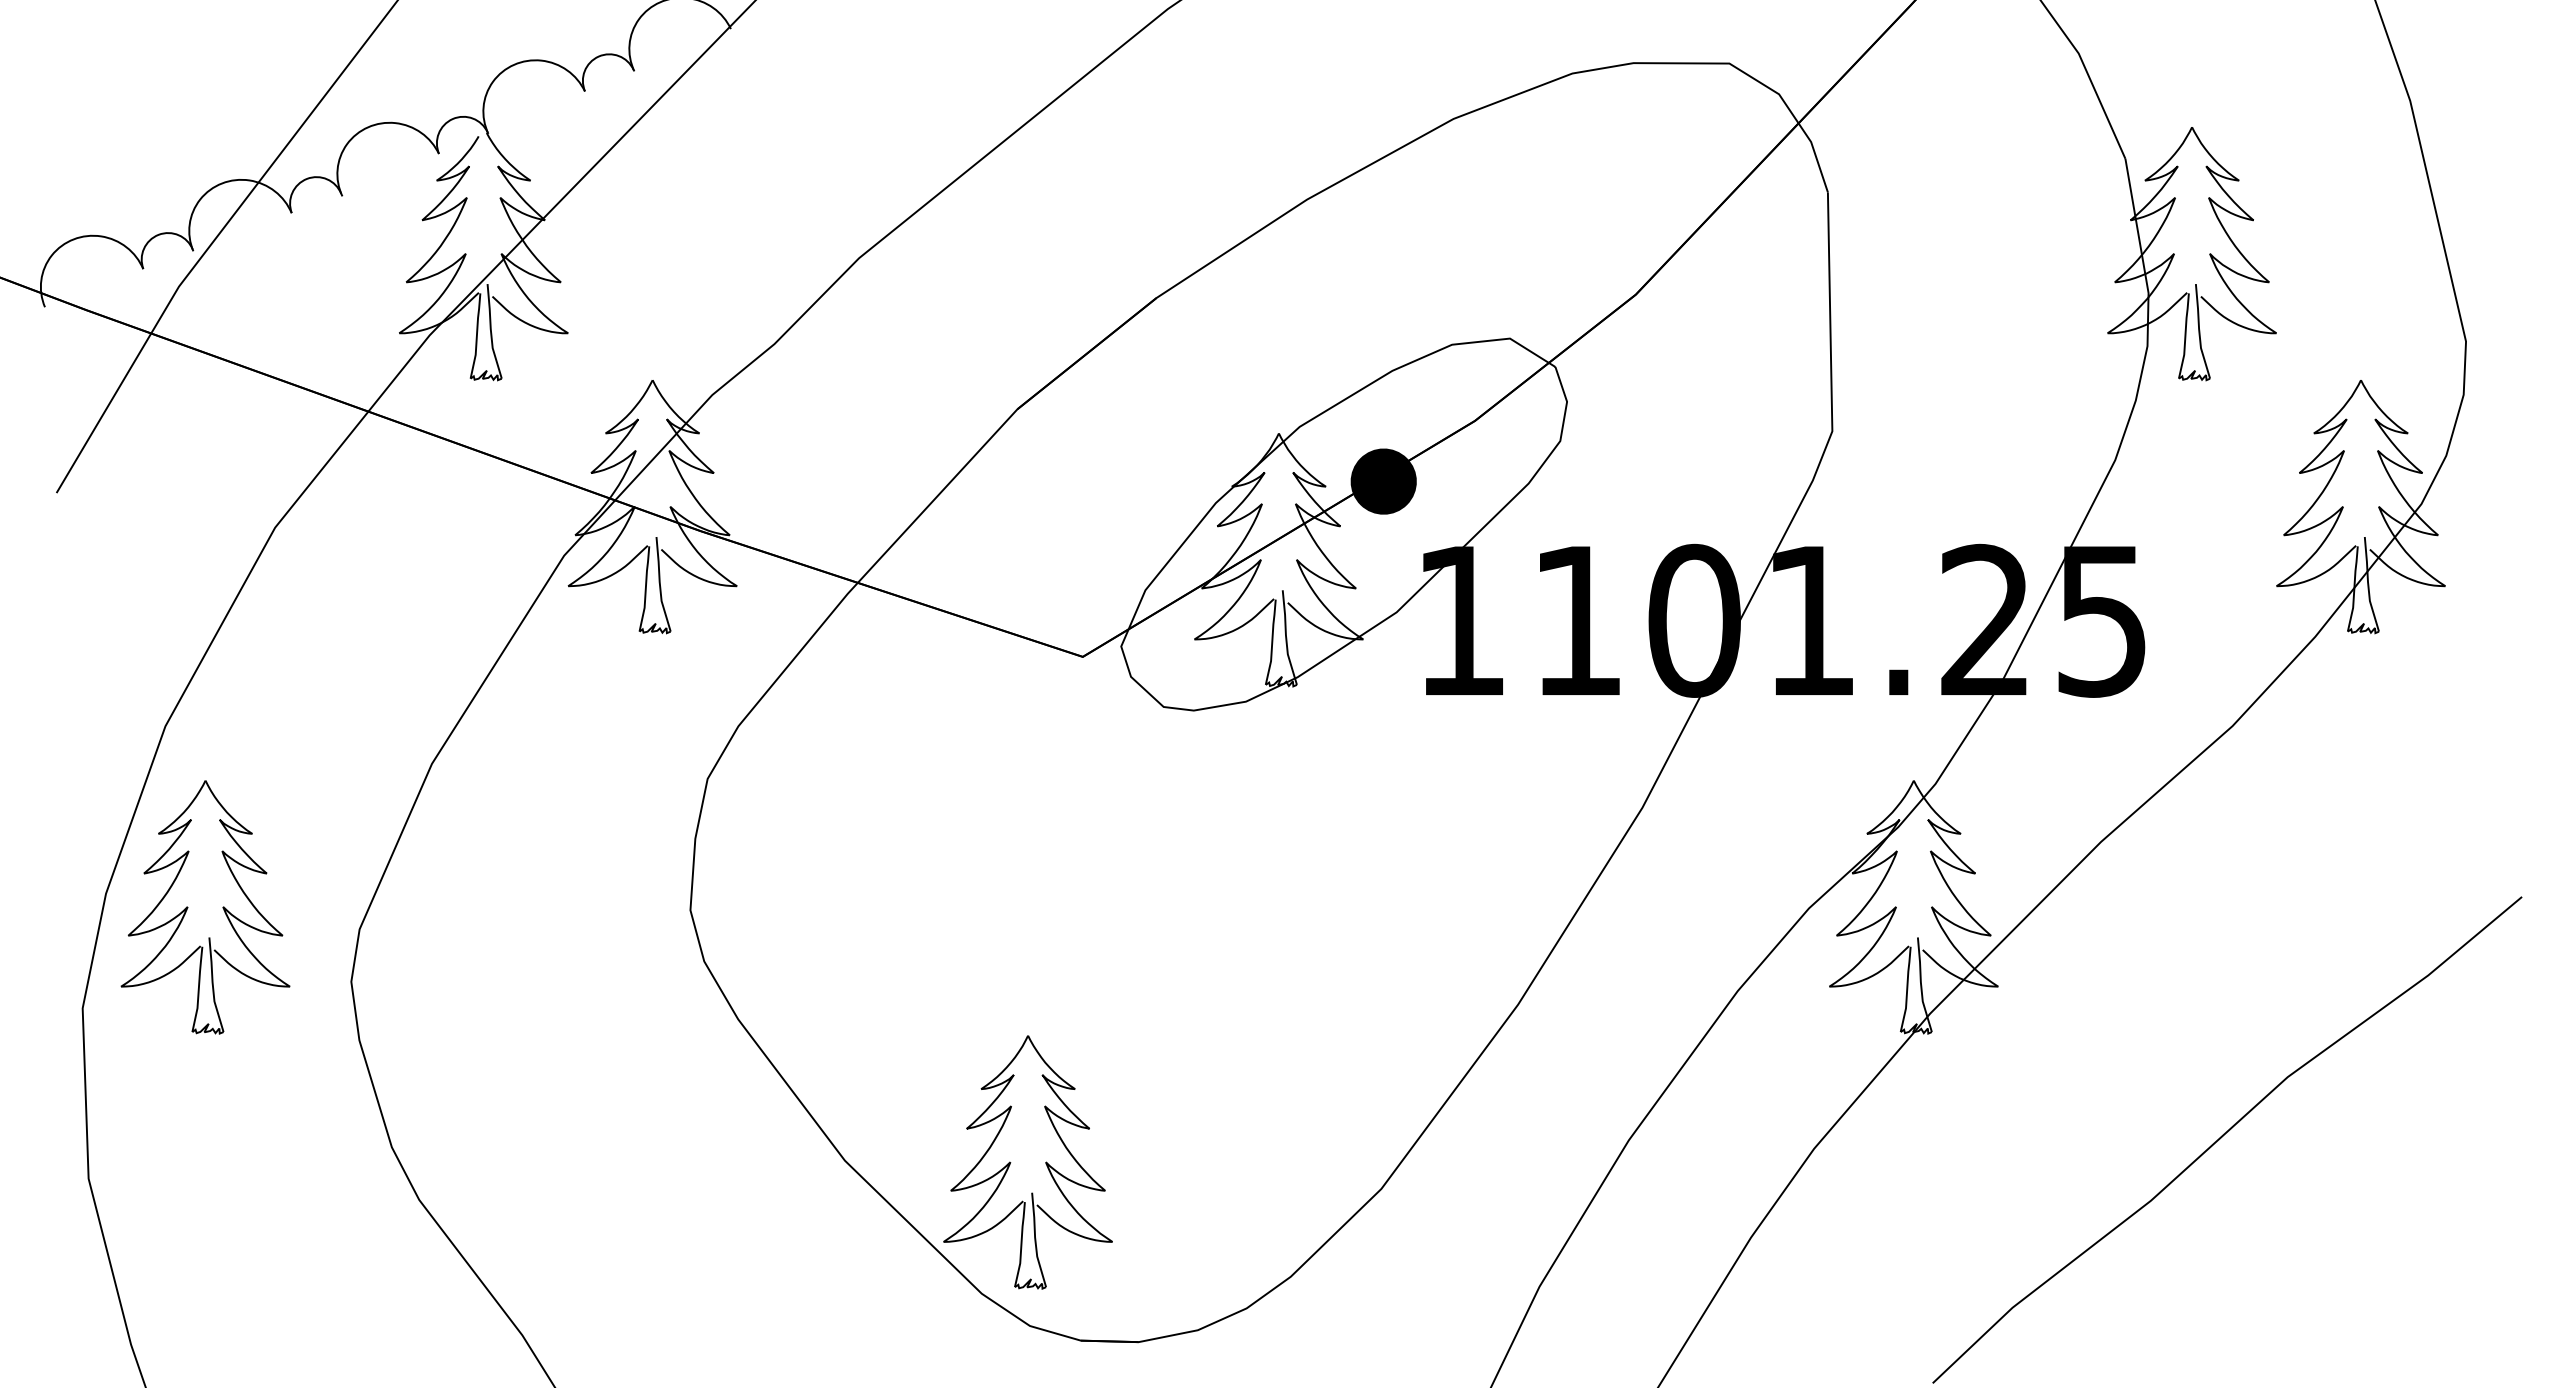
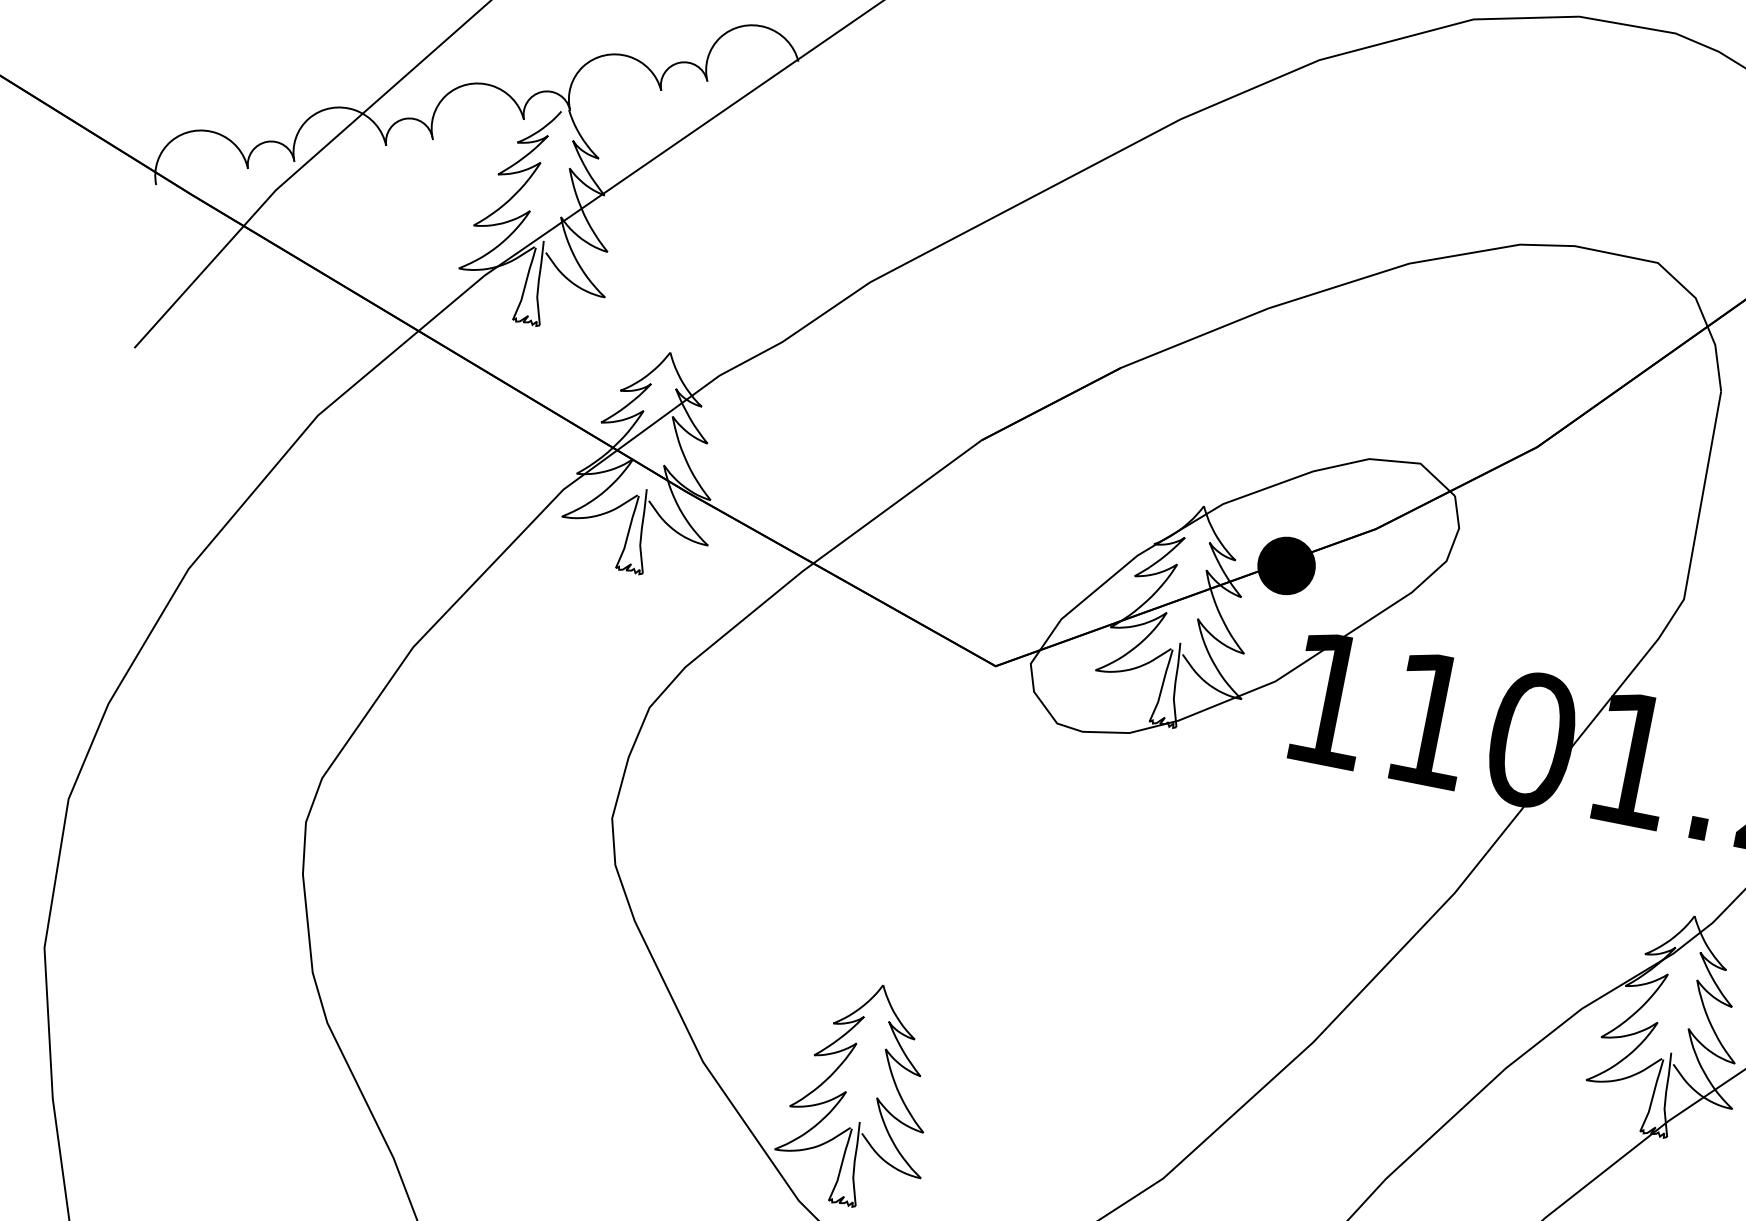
part: (188, 907) -> (177, 729), removed

